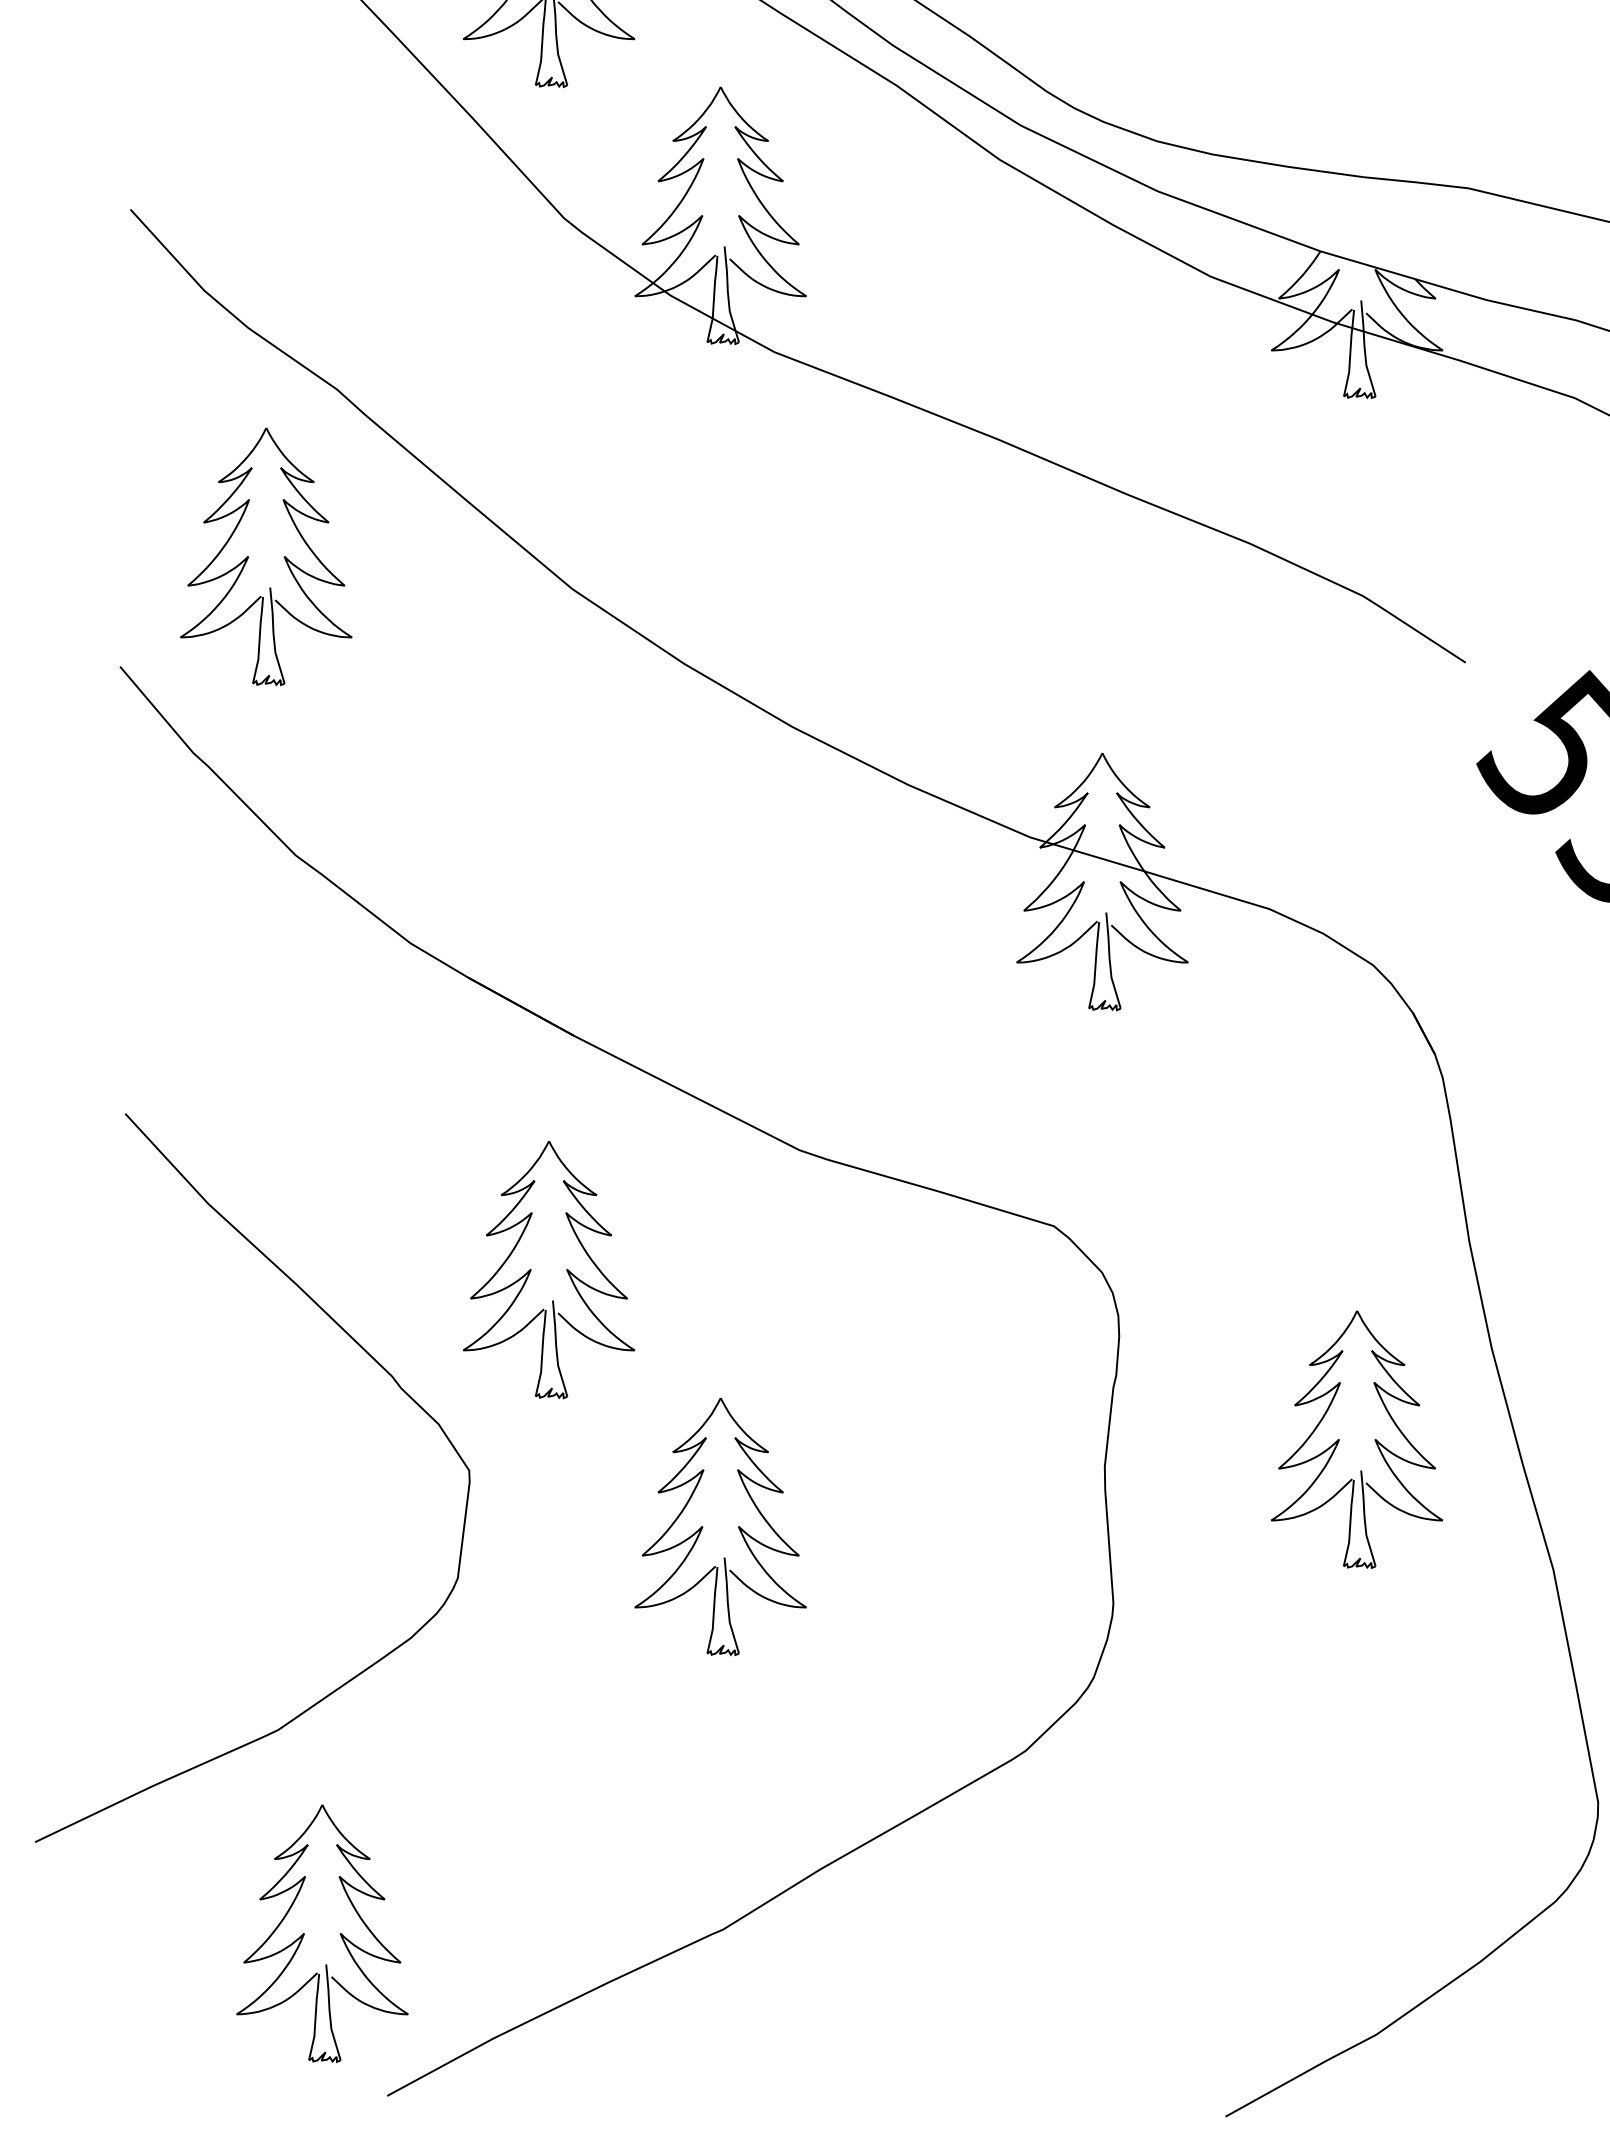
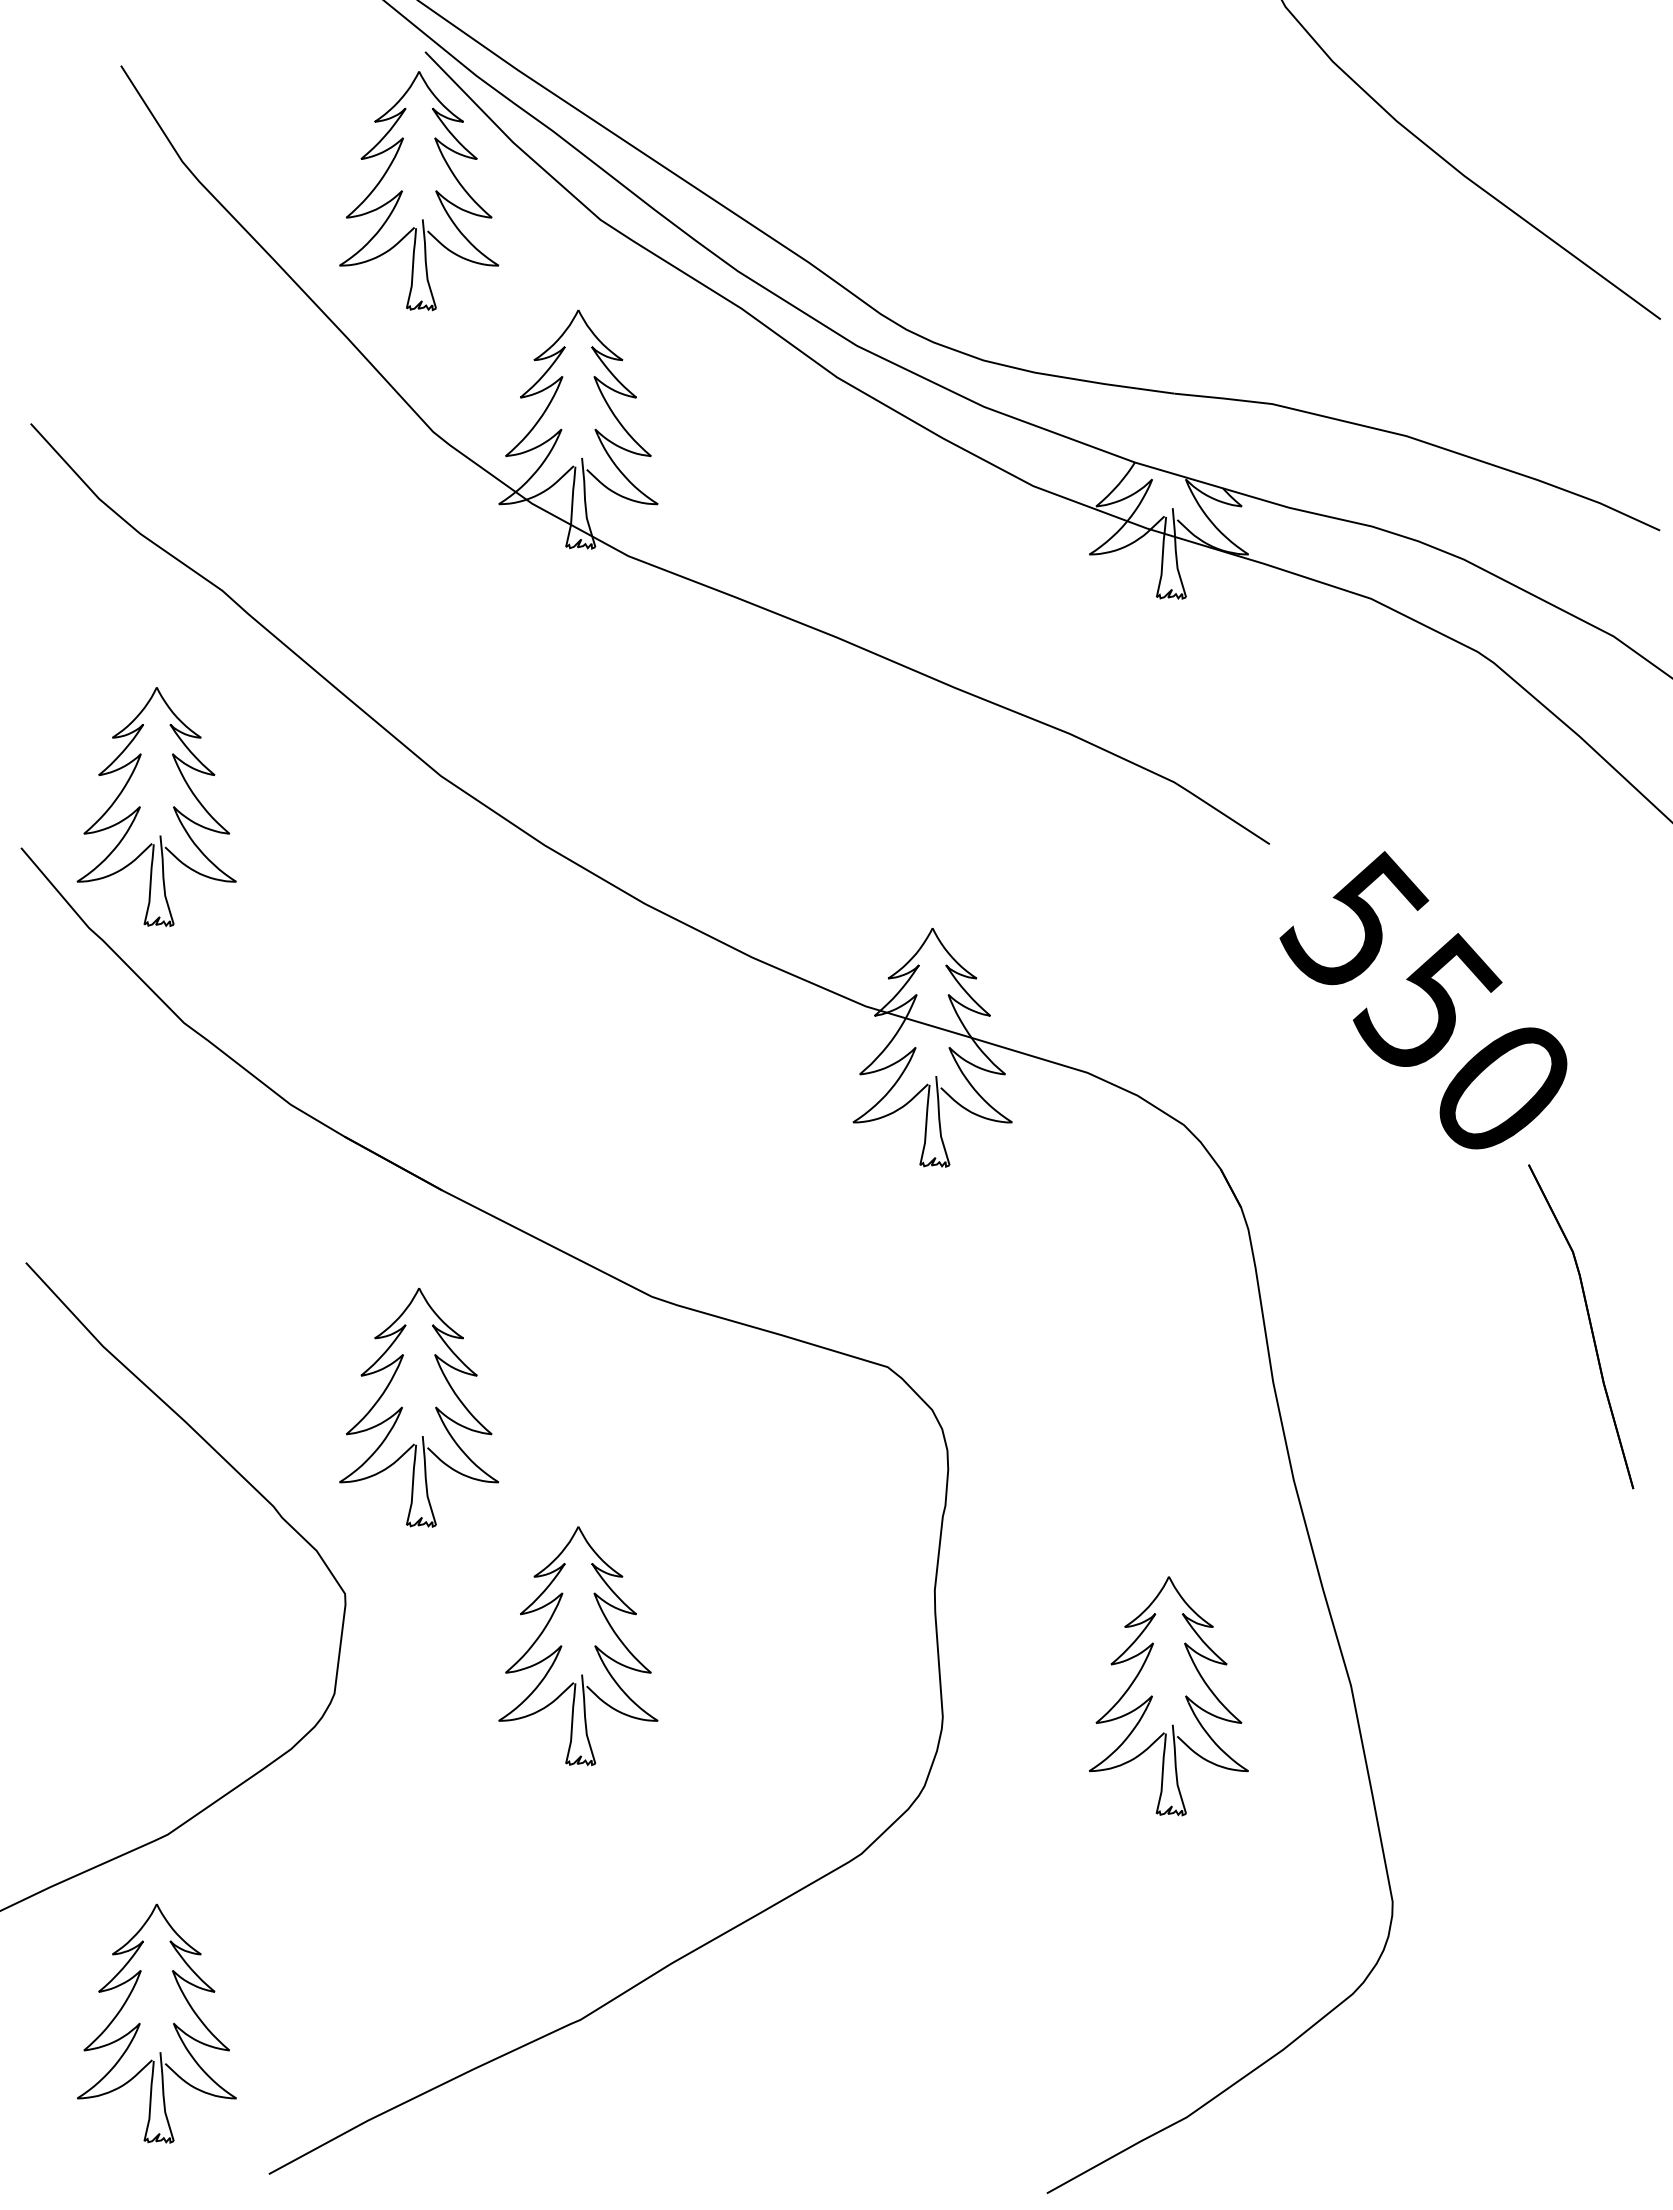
part: (248, 556) -> (140, 806), moved
part: (1339, 1440) -> (1152, 1696), moved
part: (304, 1933) -> (140, 2023), moved

